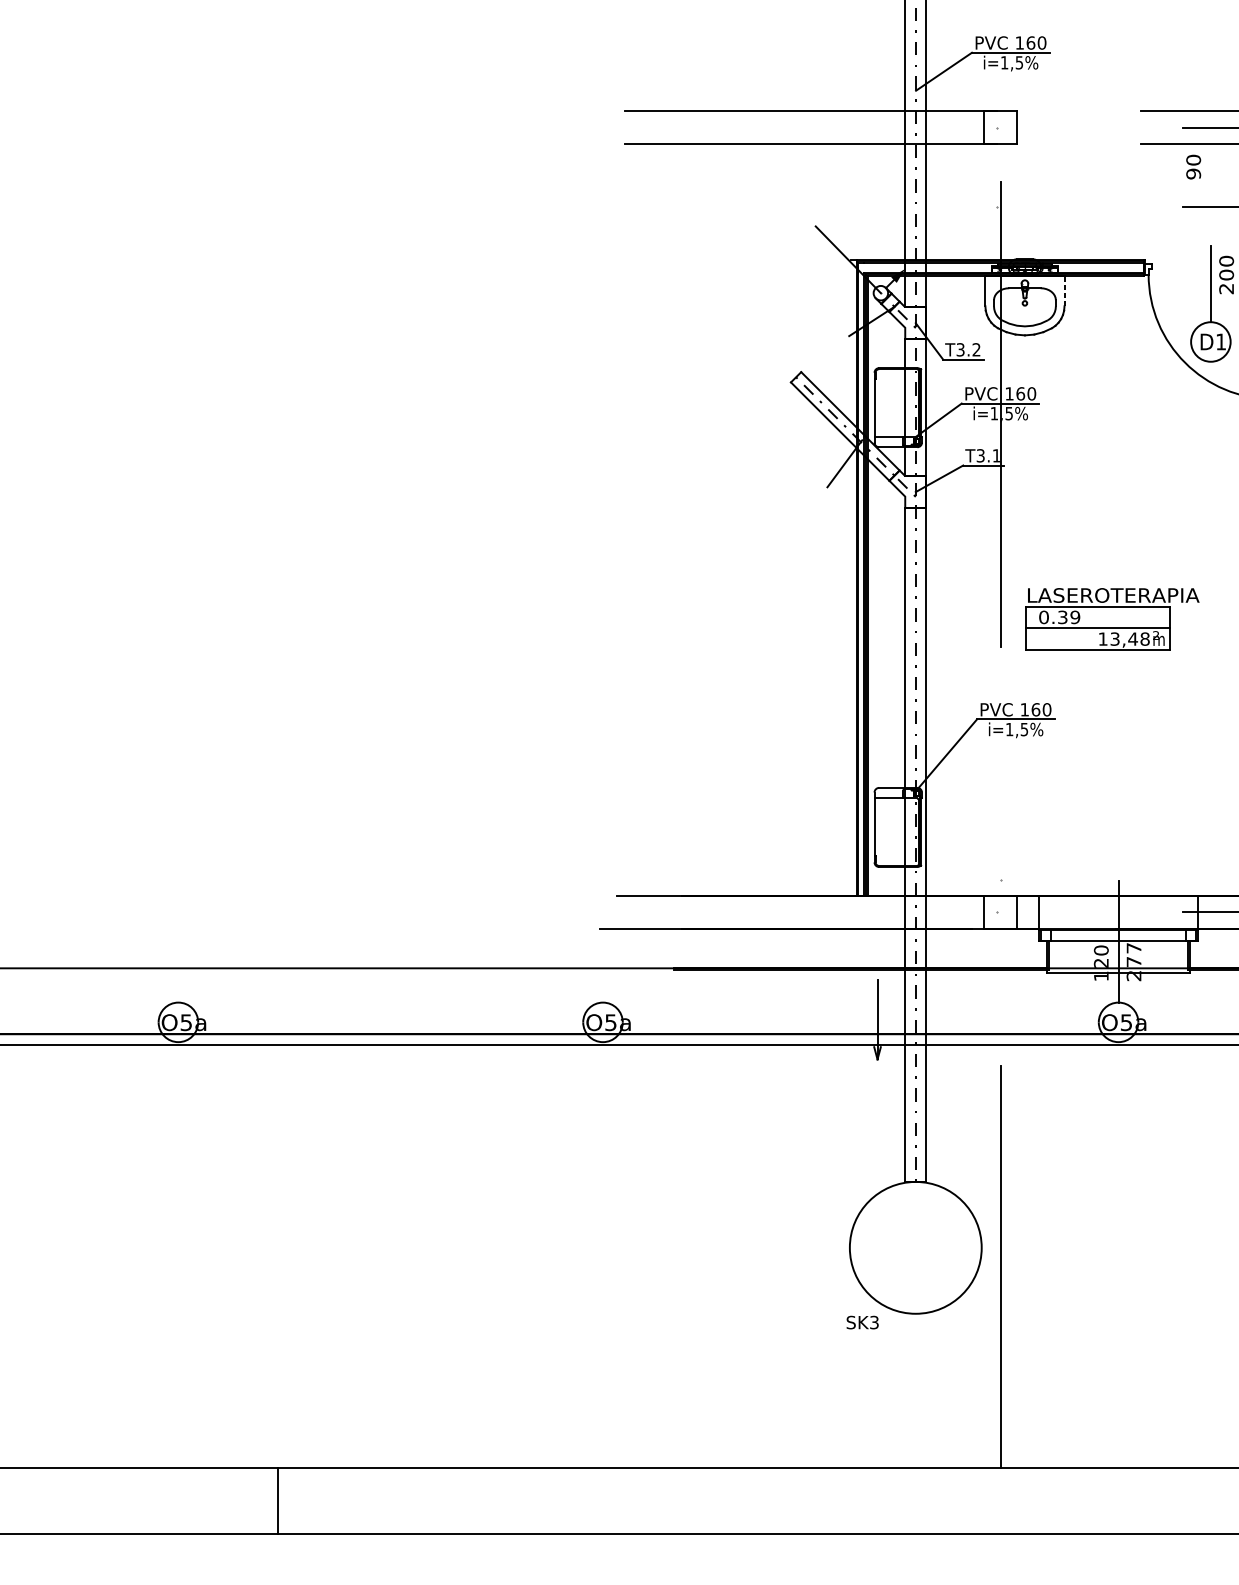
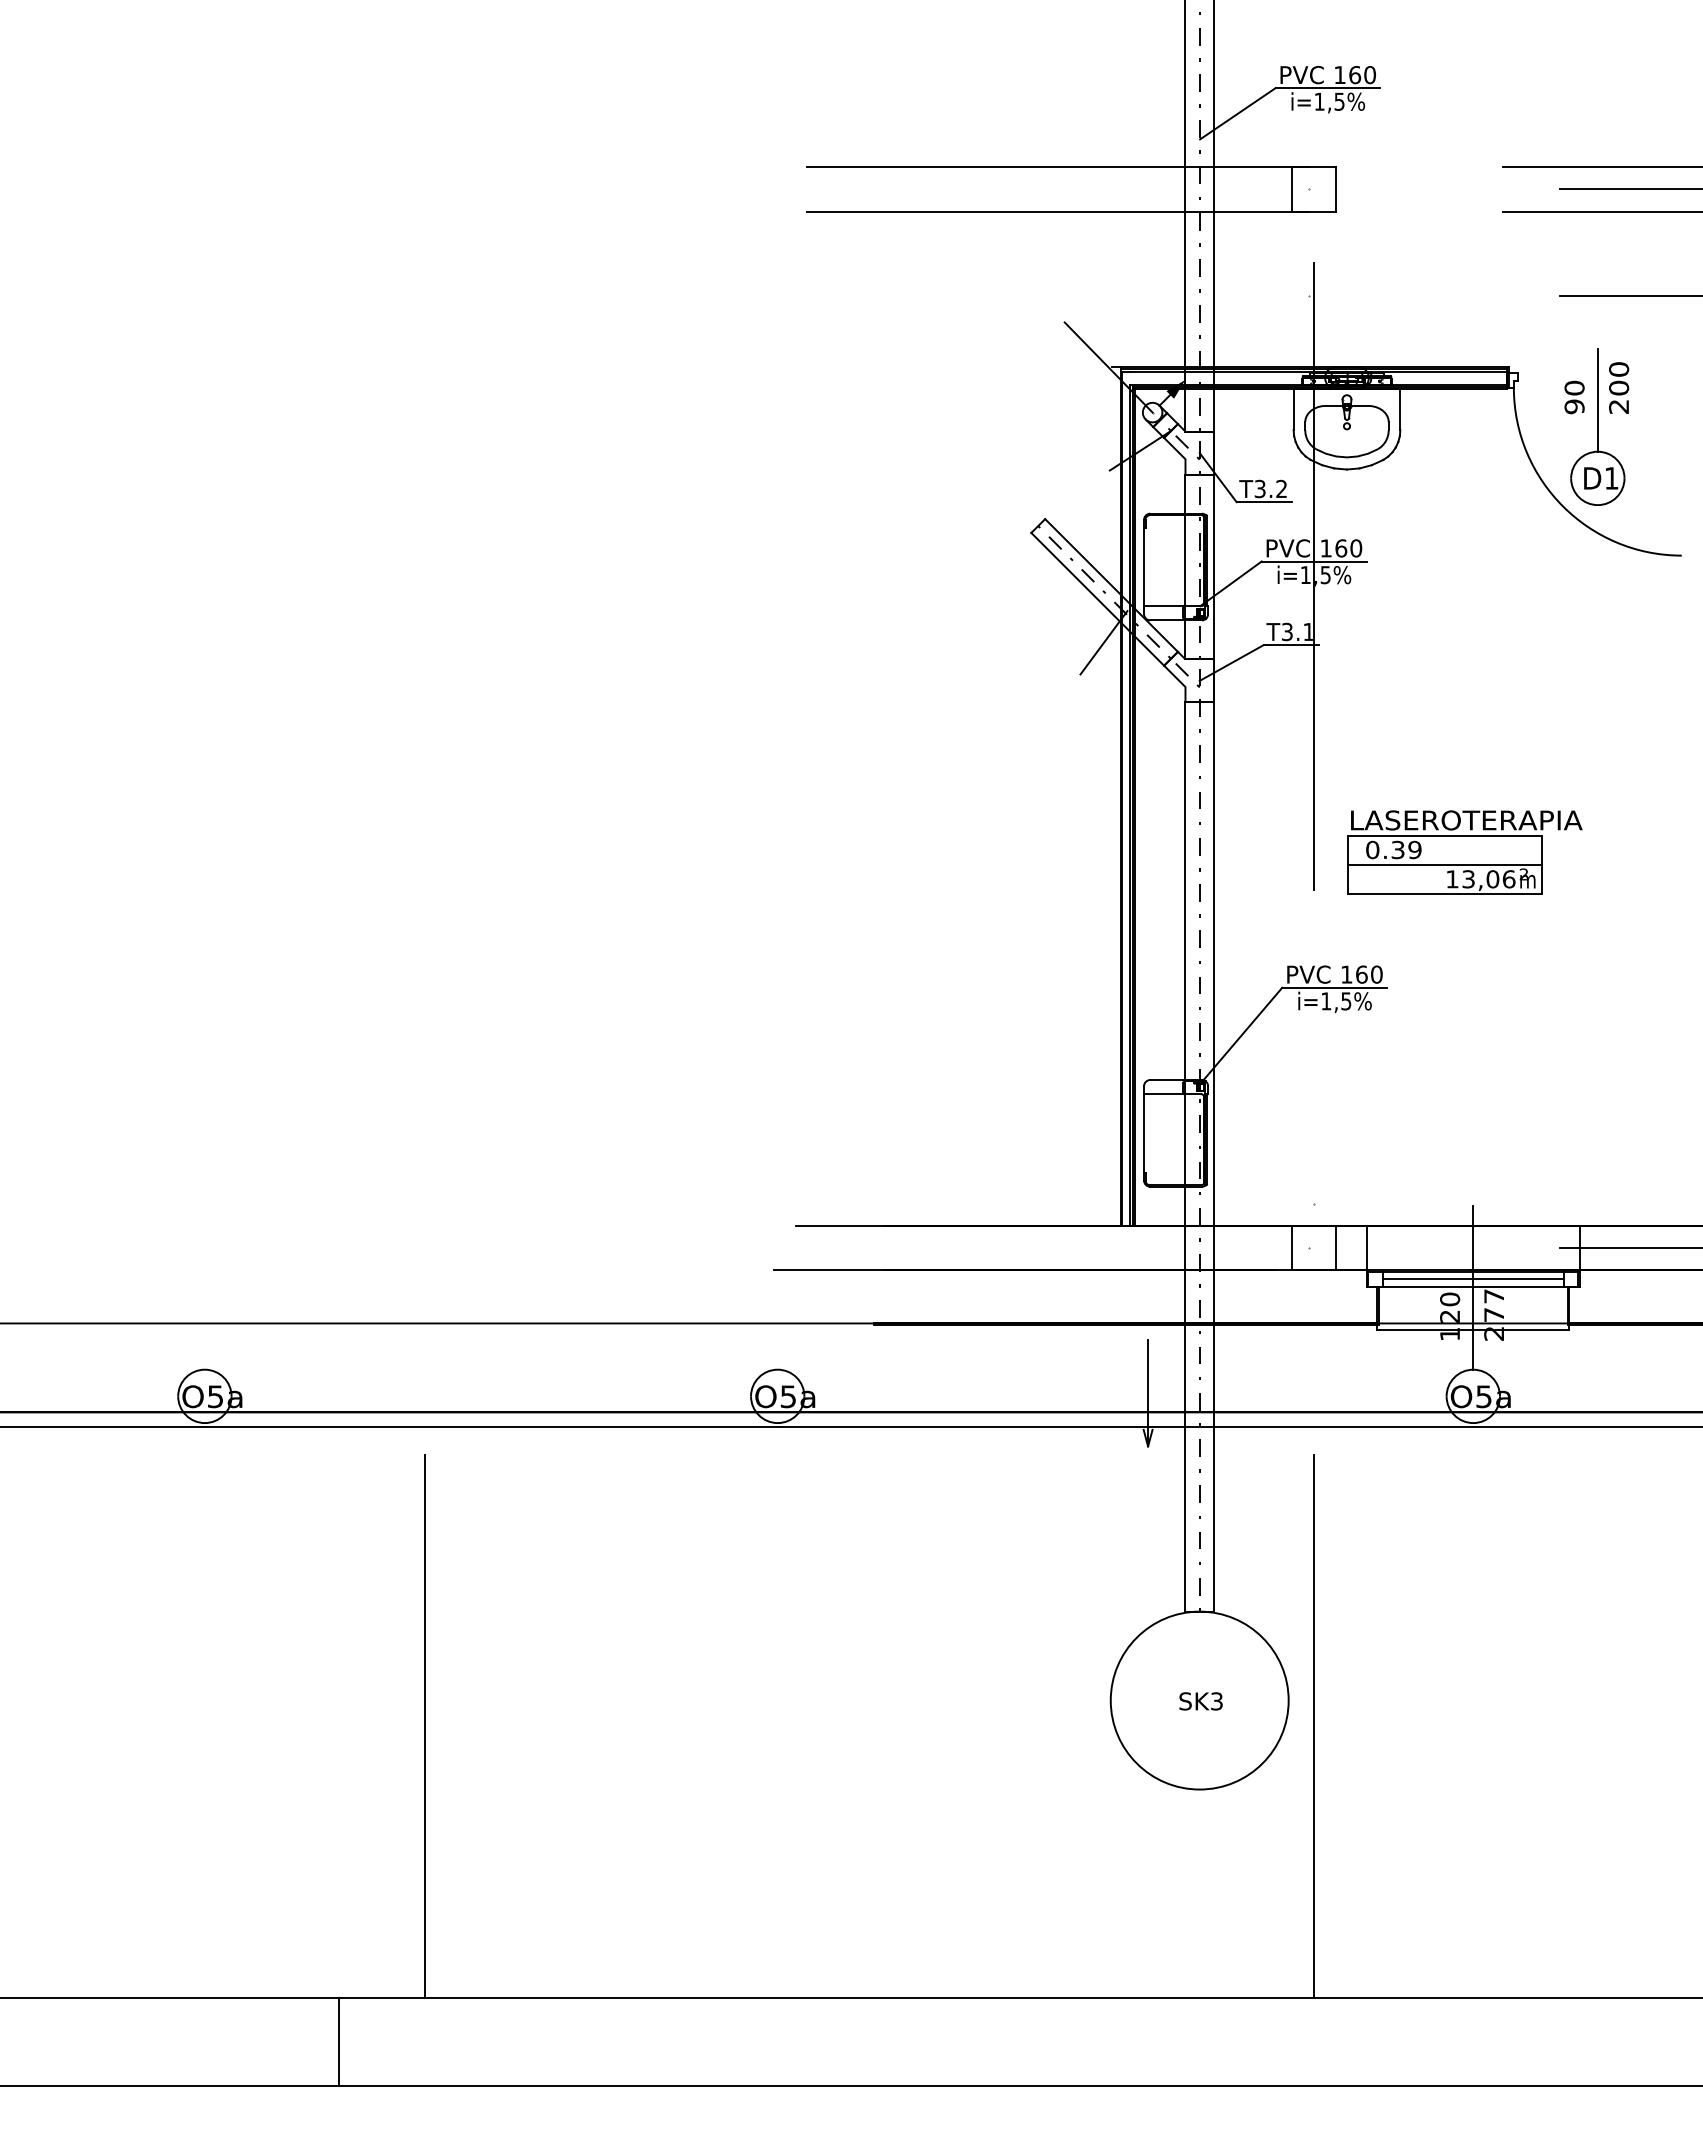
text: (1193, 167) -> (1574, 397), moved
line: (1064, 290) -> (1400, 409), dashed -> solid
text: (1138, 639) -> (1500, 879), 13,48 -> 13,06
line: (1118, 935) -> (1473, 1279), added
line: (341, 1267) -> (424, 1726), added
text: (862, 1322) -> (1200, 1701), moved

